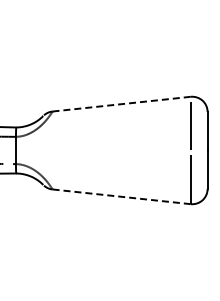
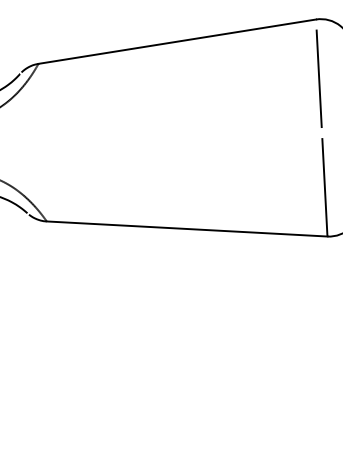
line: (121, 104) -> (177, 42), dashed -> solid
line: (122, 196) -> (188, 228), dashed -> solid

